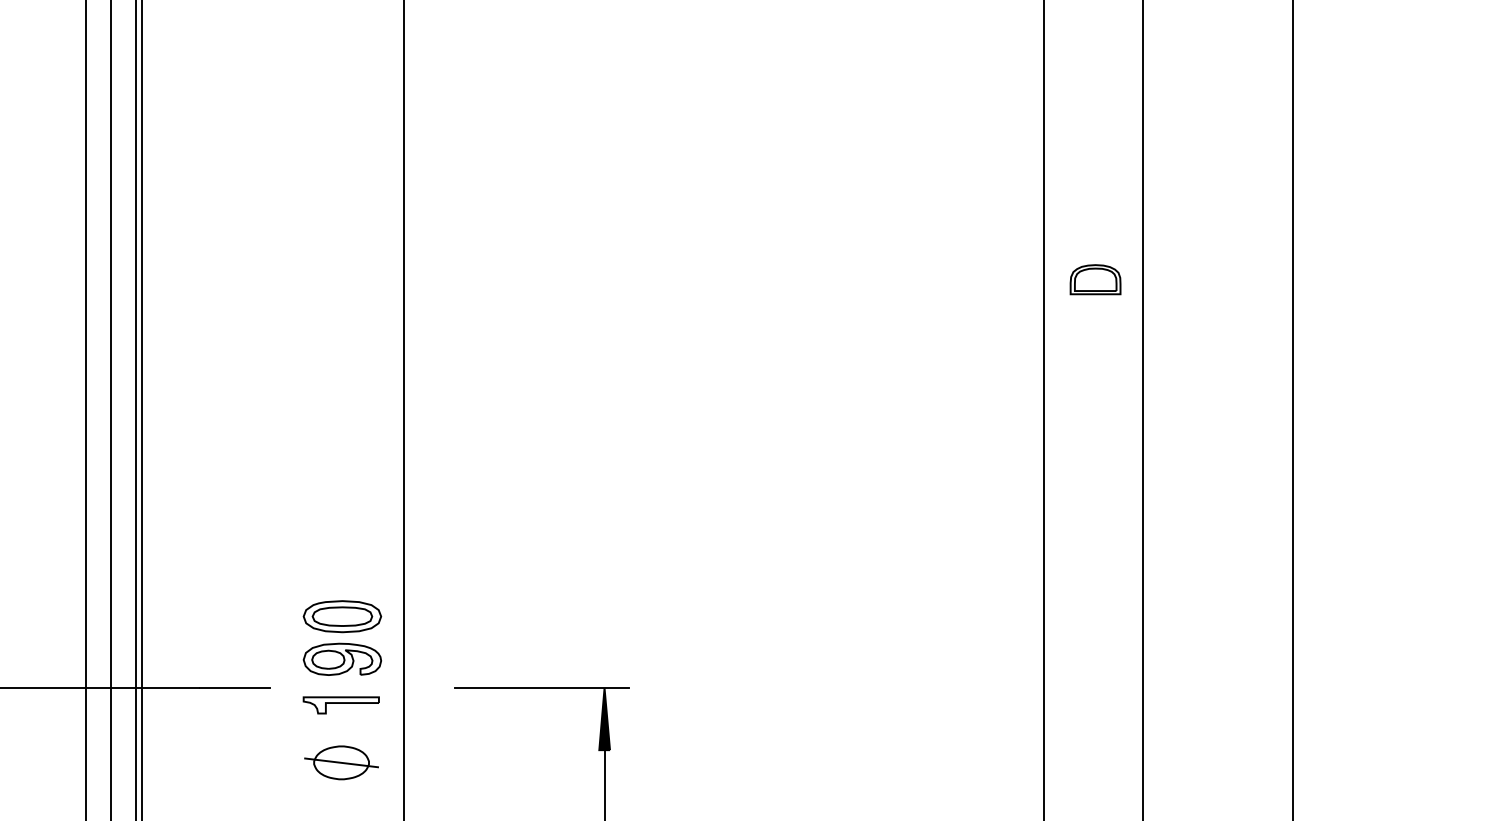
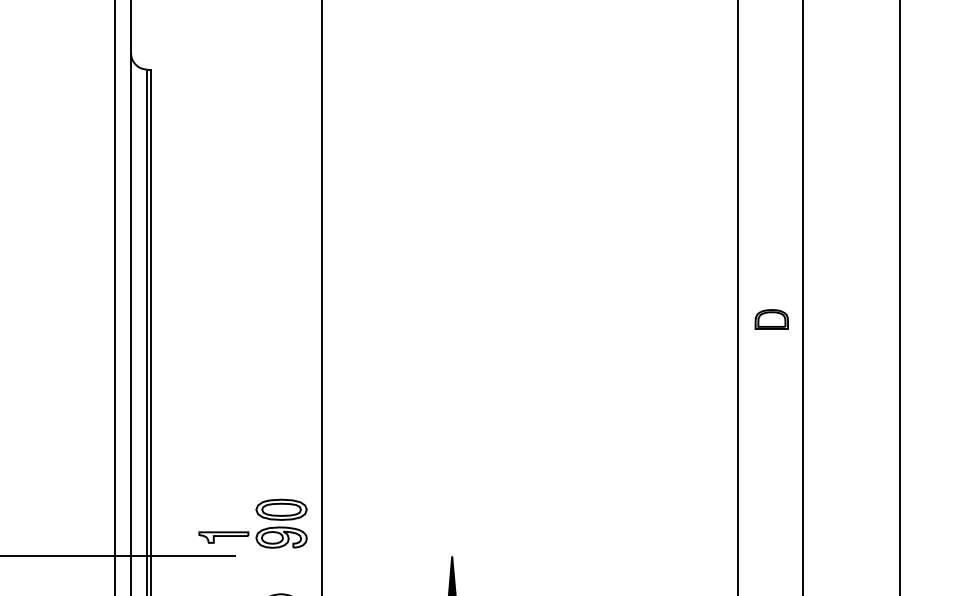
part: (1095, 279) -> (771, 319), moved
line: (542, 688) -> (411, 556), removed
part: (340, 705) -> (223, 537), moved

